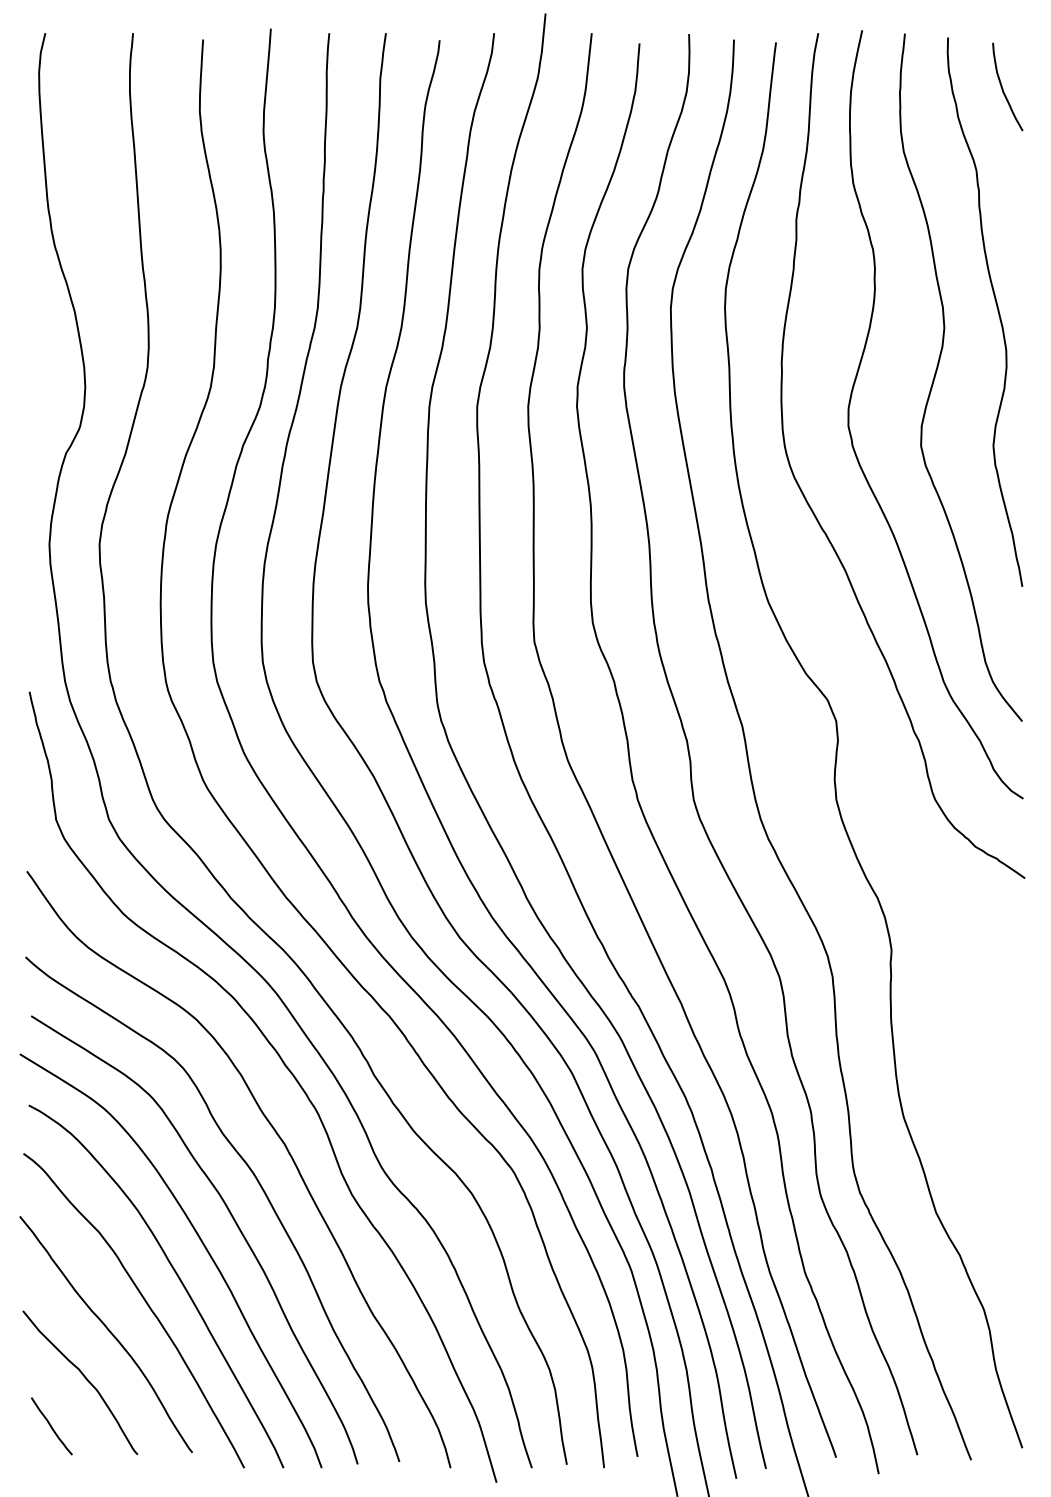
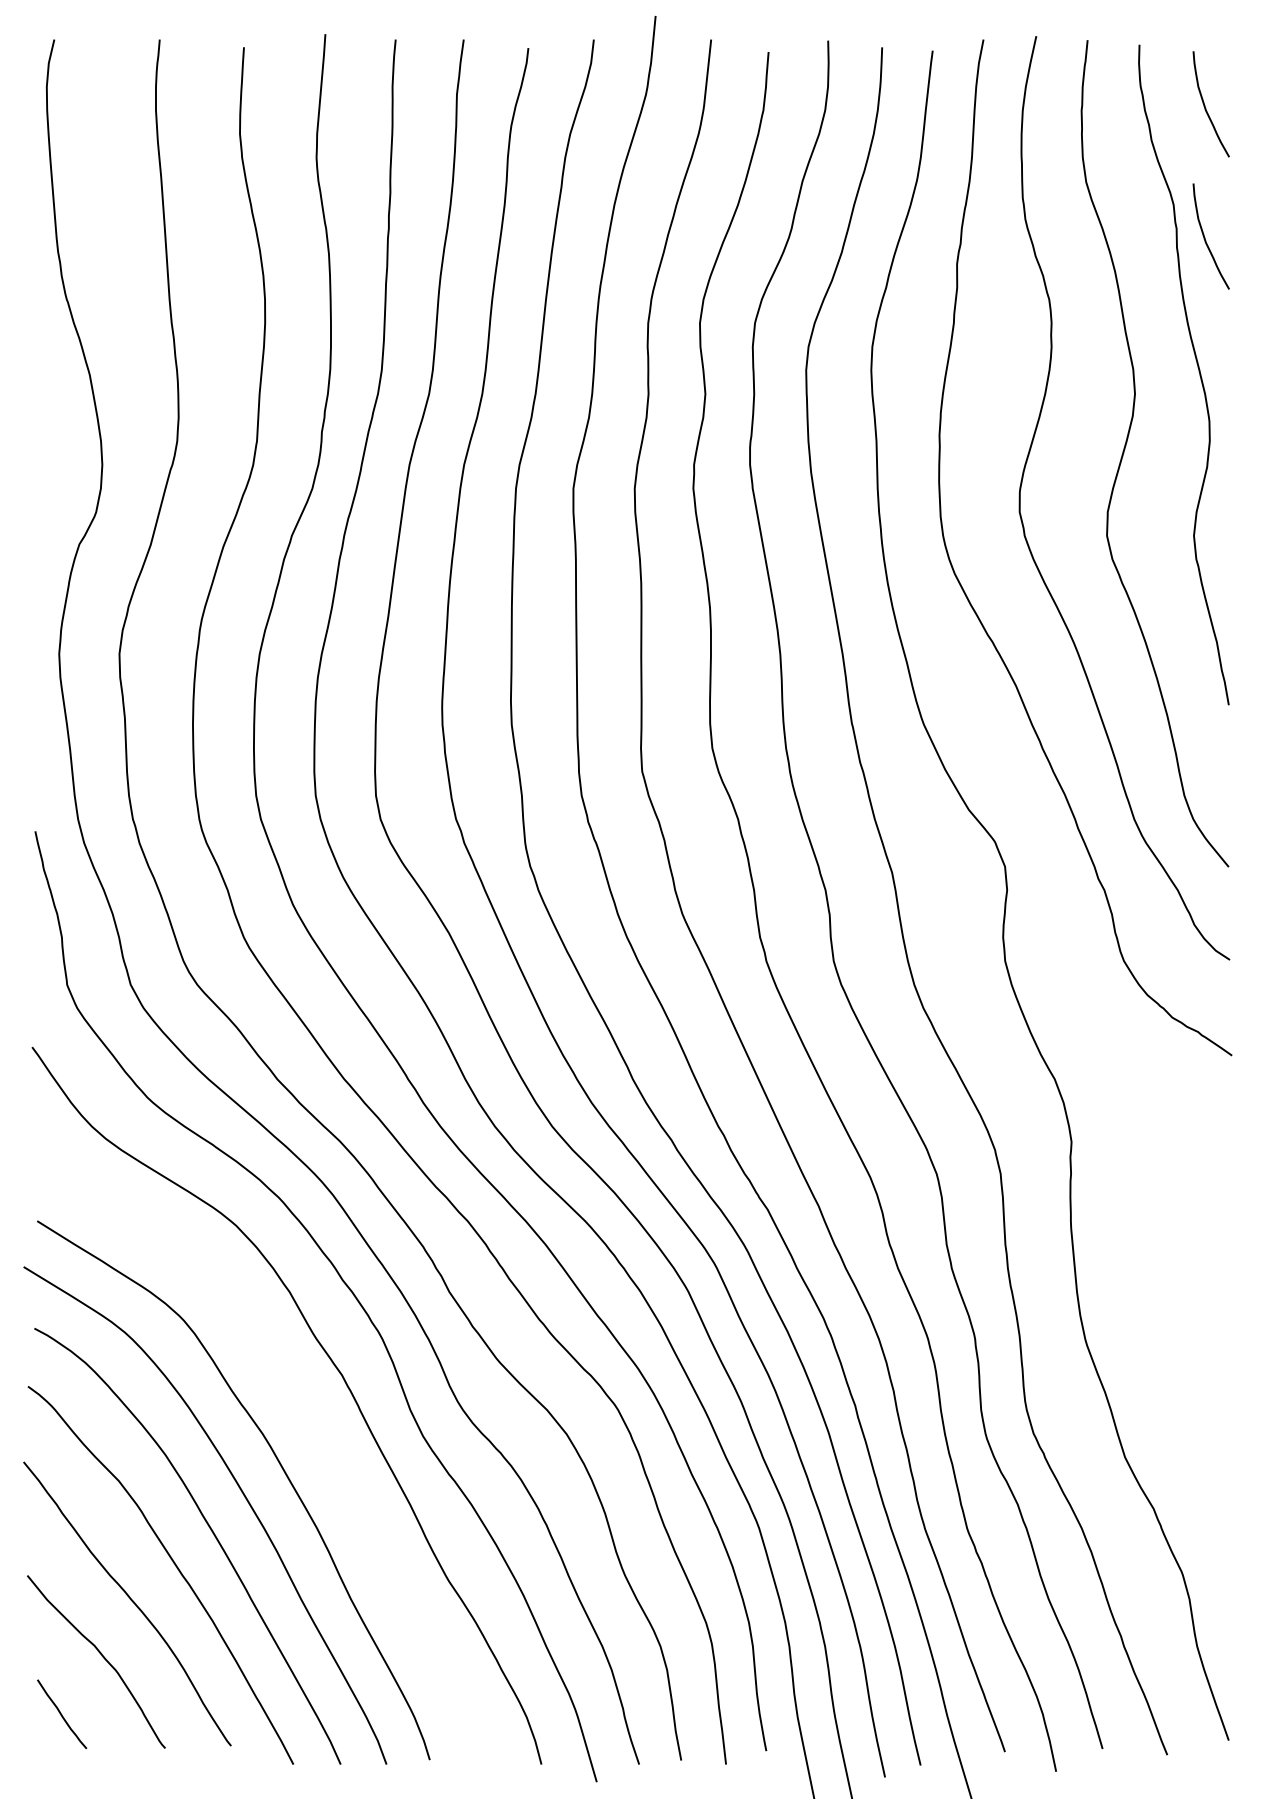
curve: (1003, 198) -> (1206, 238), added
curve: (257, 1182) -> (309, 1421), removed

